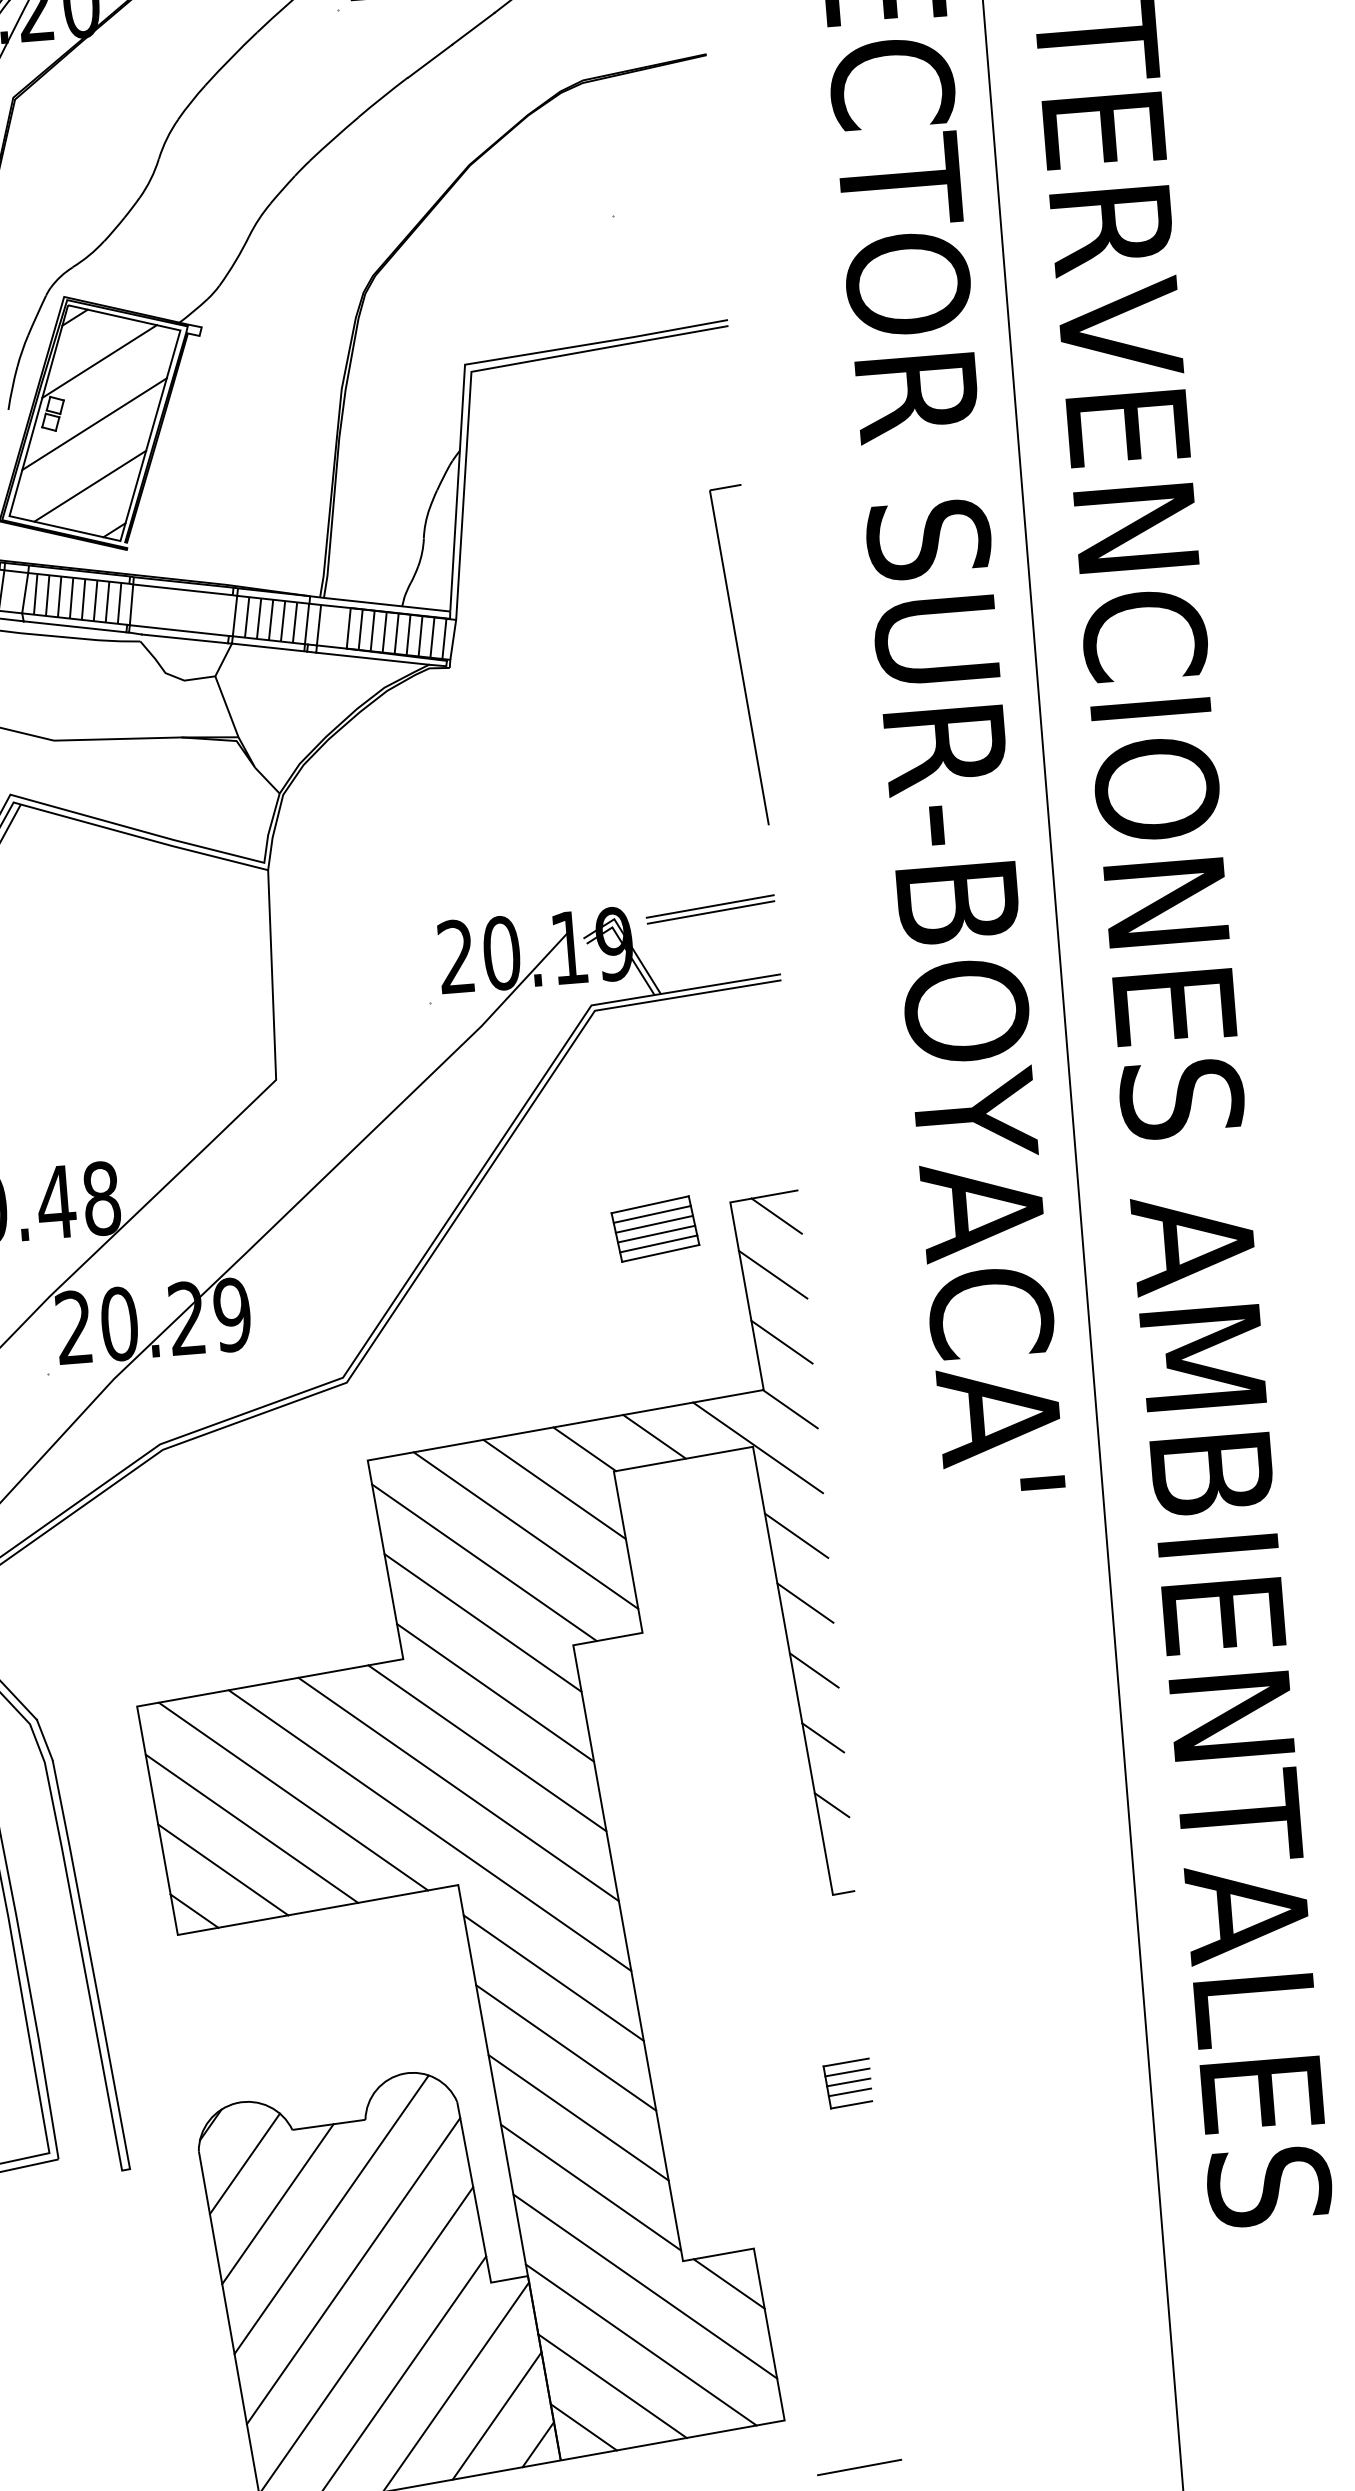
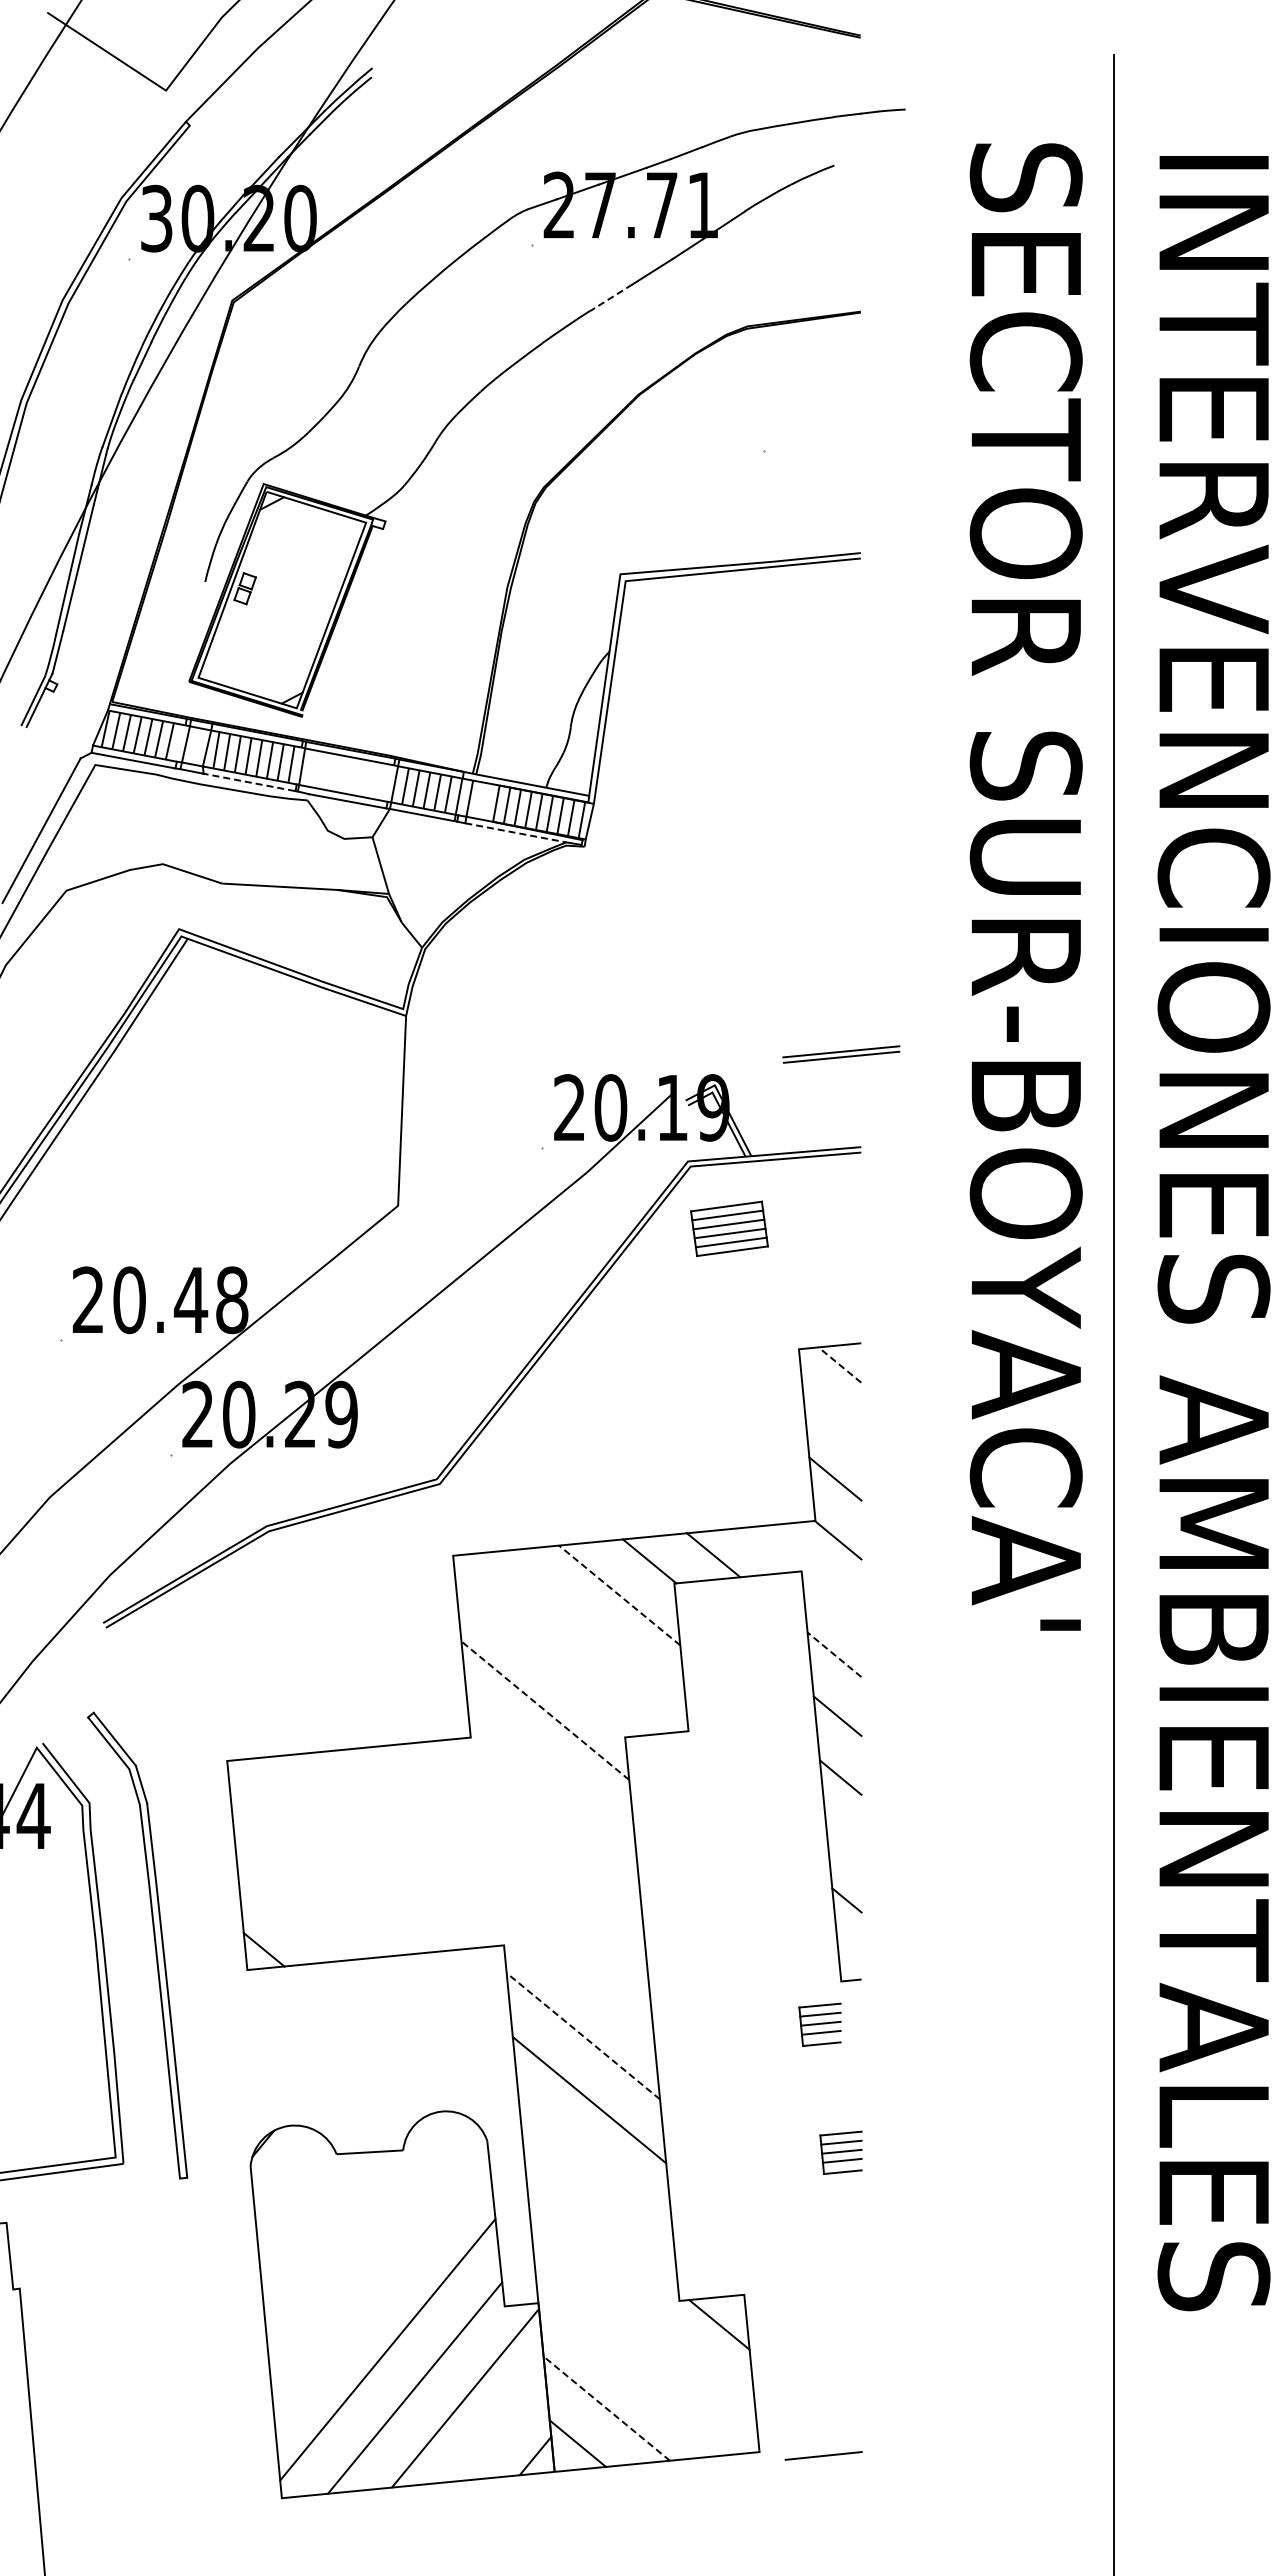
line: (430, 60) -> (611, 297), solid -> dashed
line: (99, 361) -> (290, 544), removed
line: (94, 423) -> (281, 600), removed
line: (90, 486) -> (273, 656), removed
line: (73, 626) -> (248, 782), solid -> dashed
part: (739, 655) -> (846, 856), removed
line: (373, 658) -> (516, 832), solid -> dashed
part: (710, 909) -> (841, 1054), moved
line: (776, 1215) -> (839, 1364), solid -> dashed
part: (655, 1228) -> (729, 1228), moved
line: (773, 1274) -> (832, 1417), removed
line: (757, 1447) -> (805, 1572), removed
line: (554, 1489) -> (619, 1595), solid -> dashed
line: (525, 1530) -> (590, 1630), removed
line: (796, 1535) -> (834, 1654), solid -> dashed
line: (483, 1562) -> (550, 1656), removed
line: (483, 1622) -> (545, 1710), solid -> dashed
line: (495, 1692) -> (551, 1774), removed
line: (822, 1737) -> (843, 1838), removed
line: (486, 1747) -> (539, 1823), removed
line: (457, 1788) -> (510, 1858), removed
line: (293, 1796) -> (361, 1853), removed
line: (251, 1828) -> (321, 1879), removed
line: (430, 1830) -> (482, 1894), removed
line: (222, 1869) -> (292, 1914), removed
part: (812, 1944) -> (819, 2024), added
line: (553, 1977) -> (583, 2035), solid -> dashed
line: (578, 2118) -> (595, 2164), removed
line: (245, 2163) -> (291, 2181), removed
line: (590, 2187) -> (601, 2227), removed
line: (278, 2204) -> (318, 2220), removed
line: (331, 2214) -> (365, 2233), removed
line: (353, 2270) -> (381, 2285), removed
line: (645, 2285) -> (643, 2320), removed
line: (641, 2344) -> (635, 2373), removed
line: (612, 2386) -> (606, 2408), solid -> dashed
line: (497, 2415) -> (500, 2426), removed
line: (859, 2467) -> (823, 2455), moved

